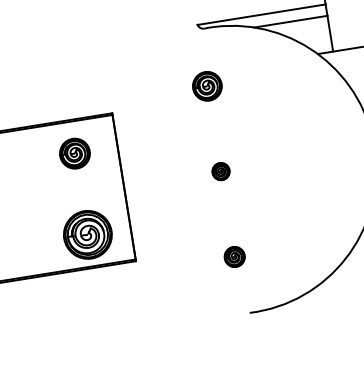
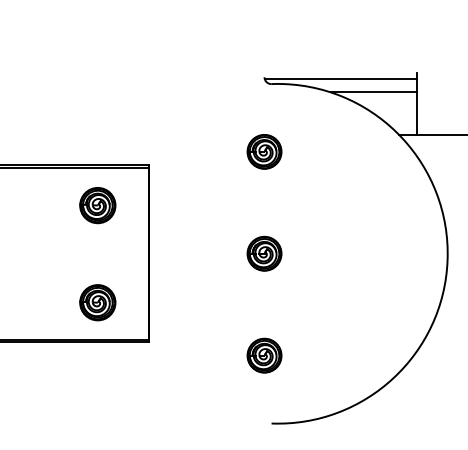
part: (221, 171) -> (264, 253), size x1.67
part: (87, 234) -> (97, 302), size x0.62
part: (234, 256) -> (264, 355), size x1.43

